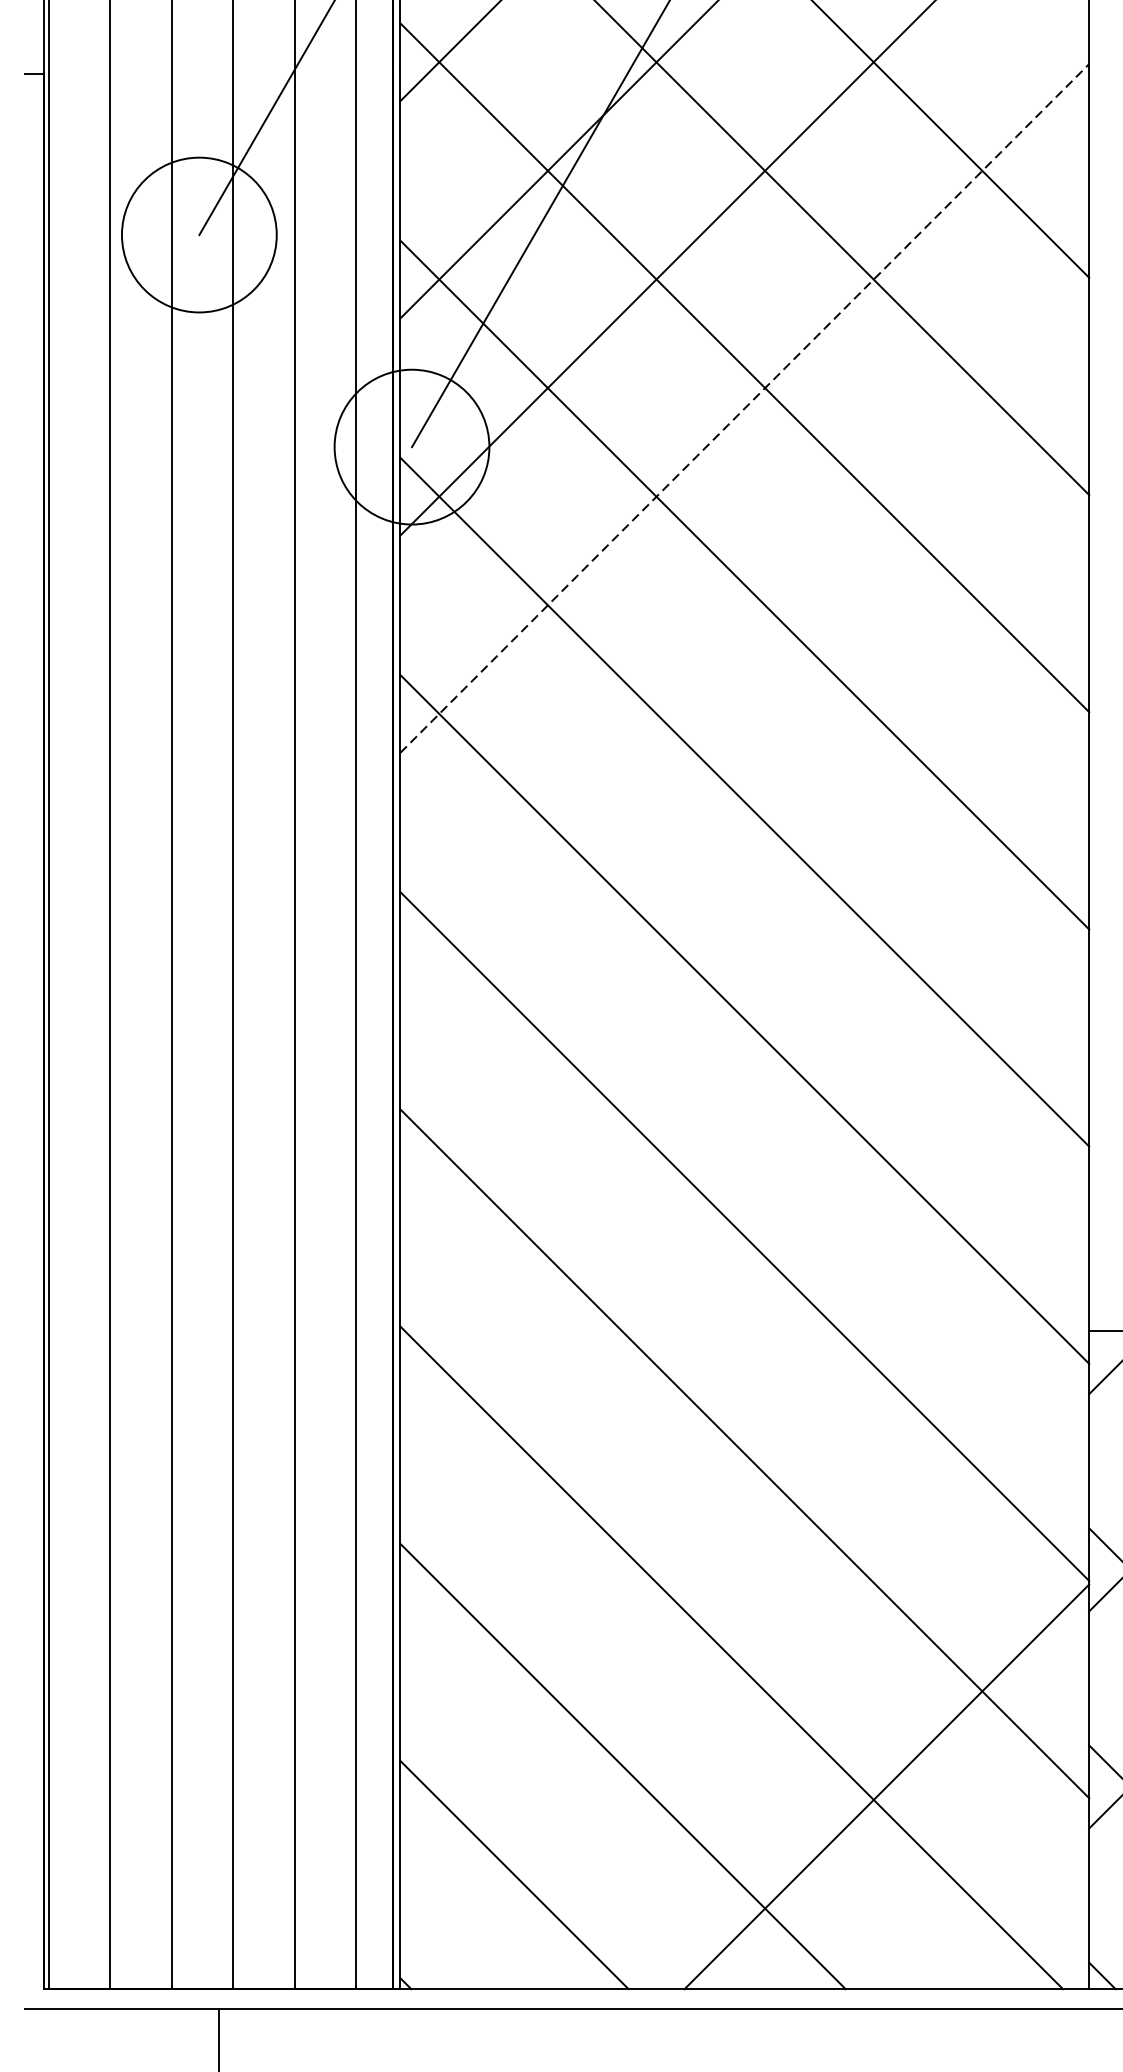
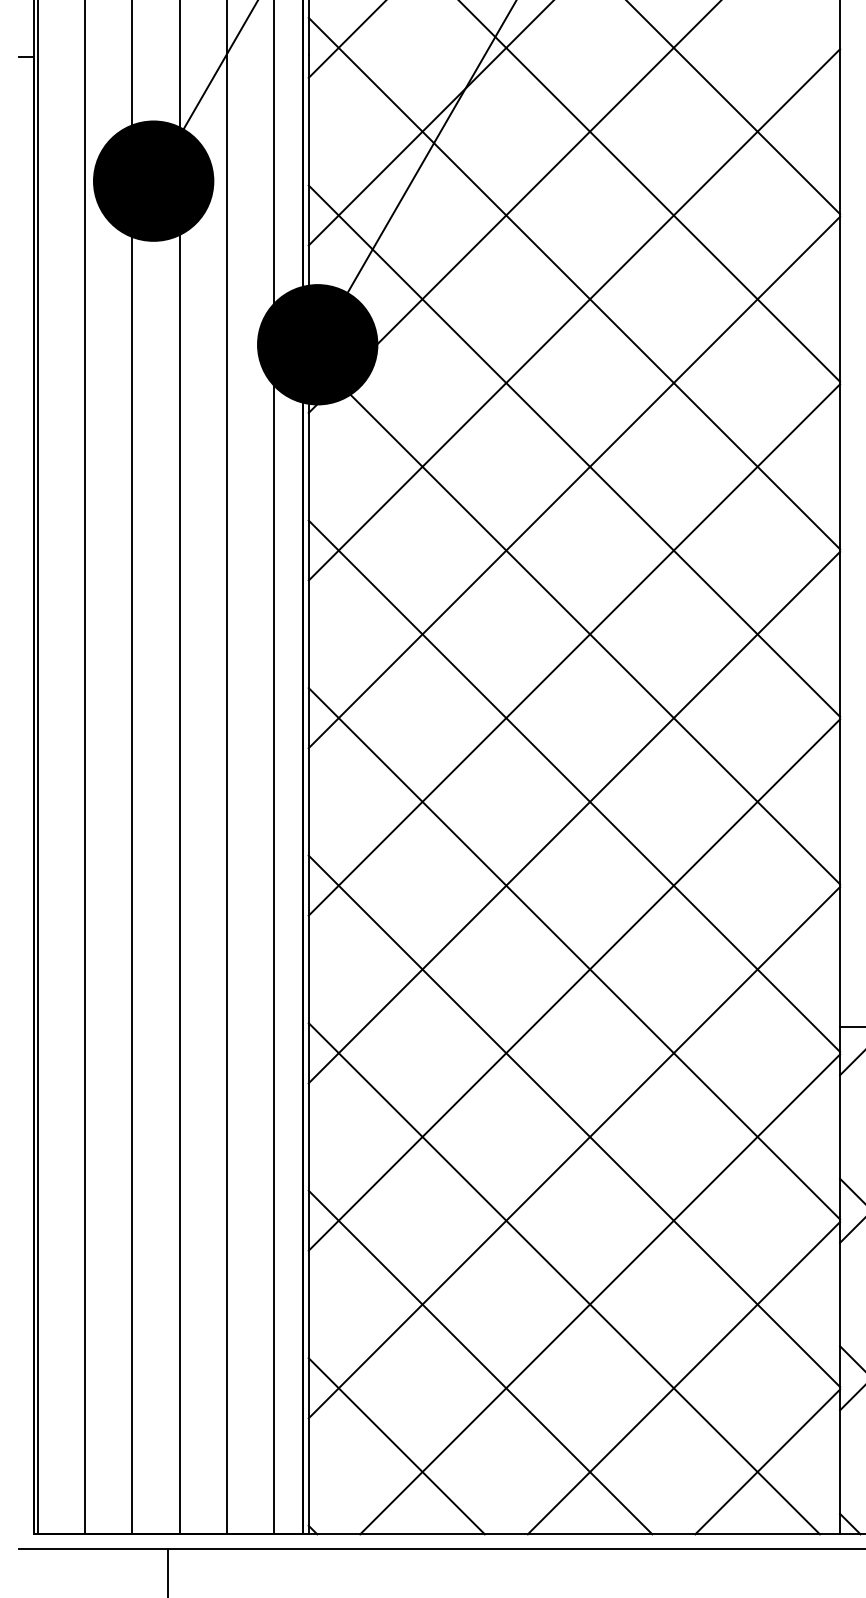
fill: (199, 234) -> (153, 180), added
line: (744, 407) -> (574, 314), dashed -> solid
fill: (411, 446) -> (317, 344), added
line: (744, 625) -> (574, 482), added
line: (744, 842) -> (574, 649), added
line: (744, 1059) -> (574, 817), added
line: (744, 1276) -> (574, 984), added
line: (744, 1494) -> (574, 1152), added
line: (778, 1678) -> (600, 1294), added
line: (995, 1894) -> (767, 1461), added

